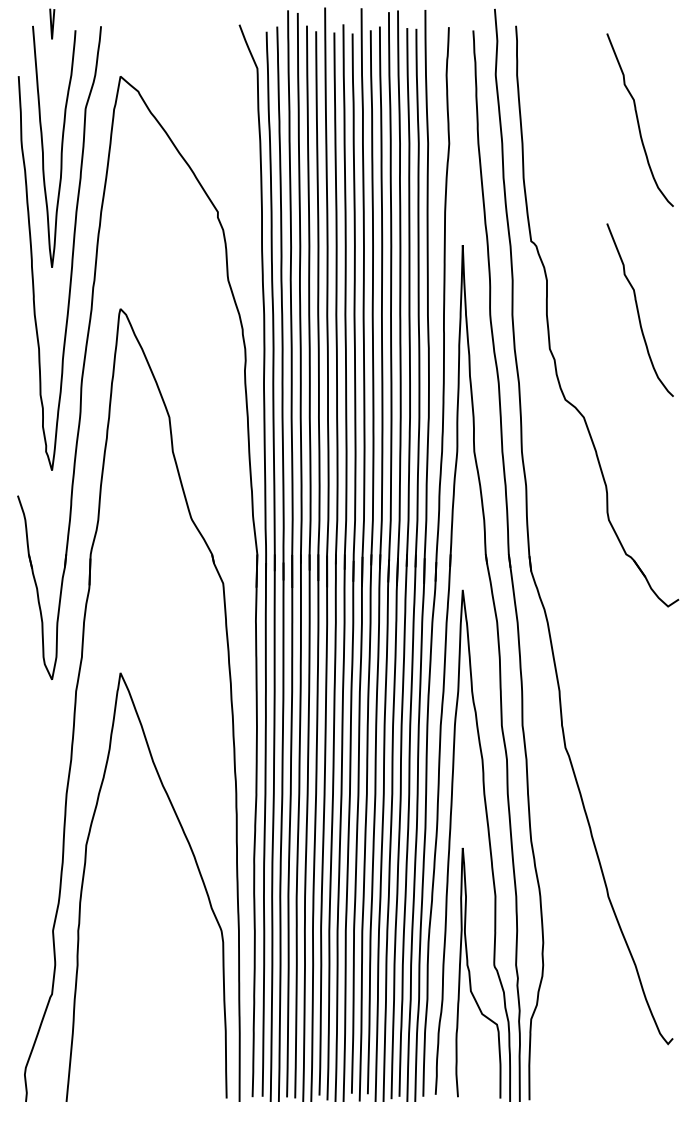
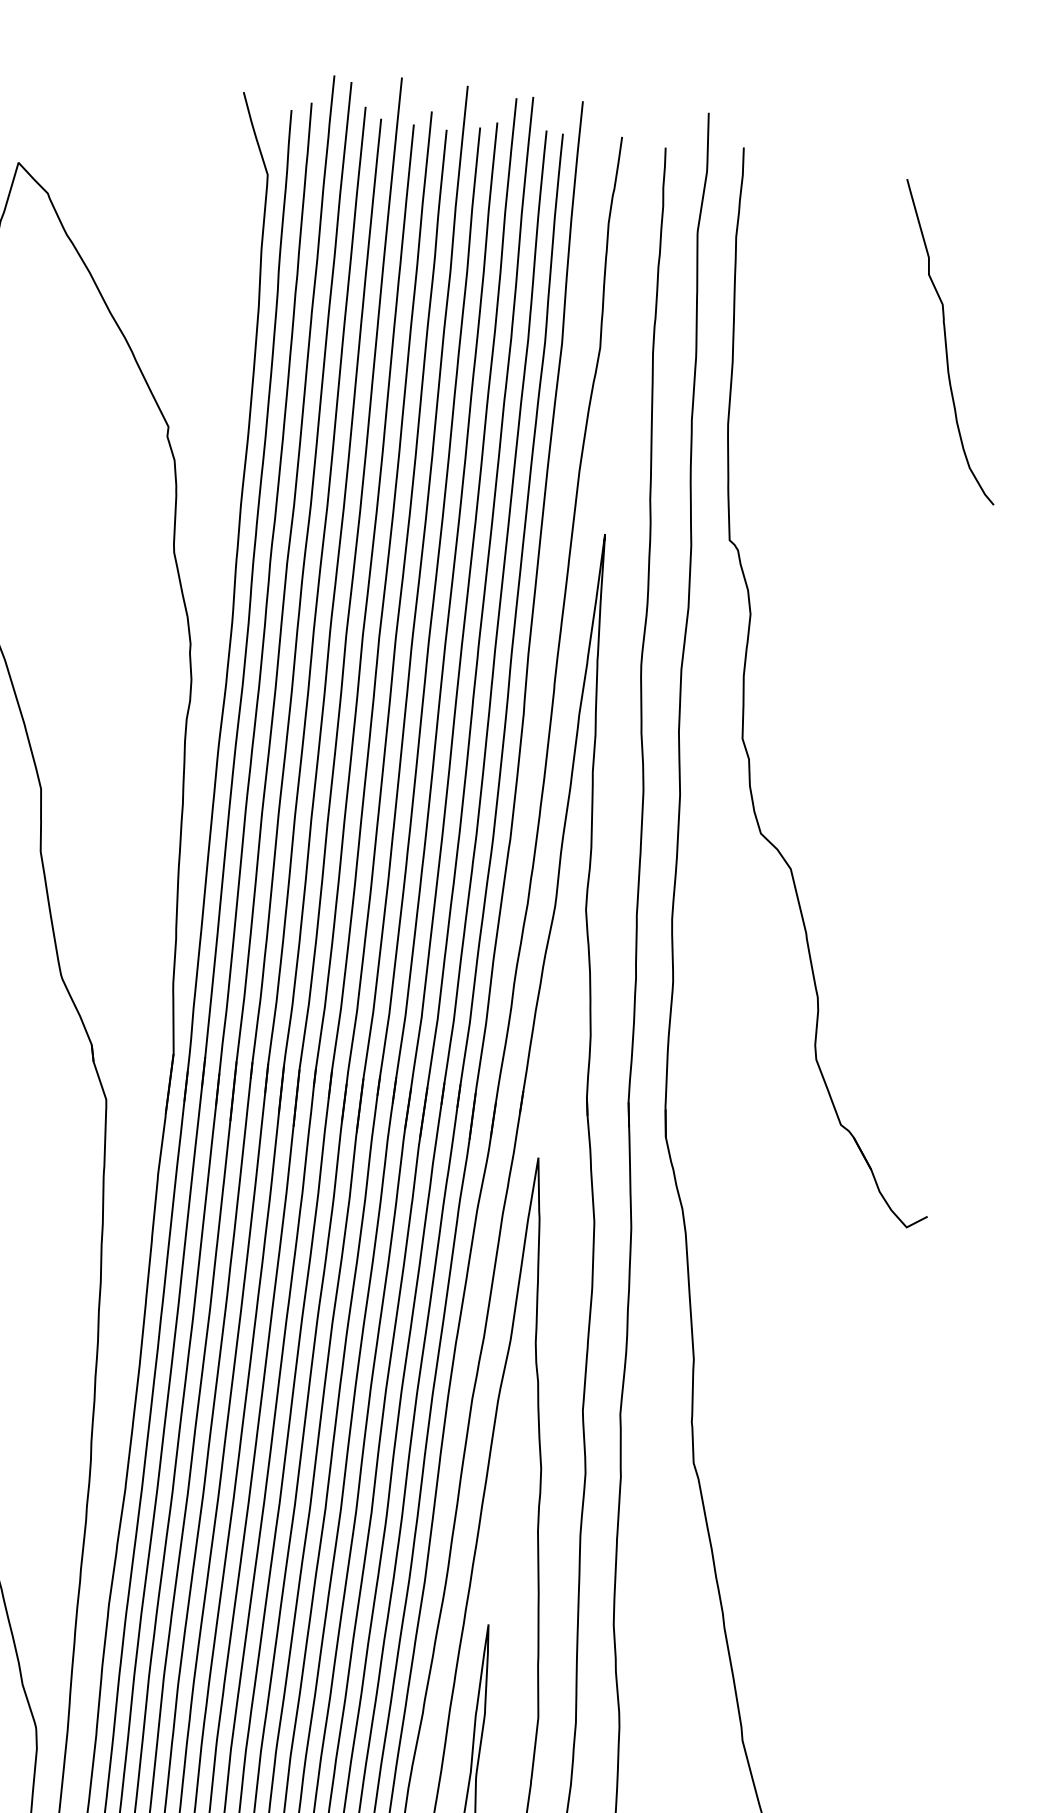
curve: (638, 309) -> (910, 684), removed

